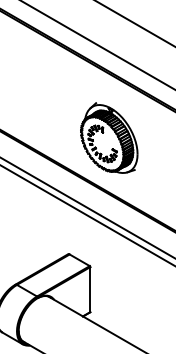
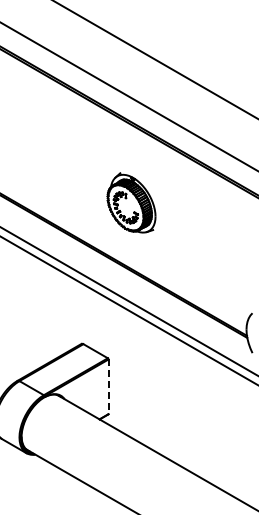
part: (109, 137) -> (131, 202), size x0.7
line: (90, 290) -> (108, 387), solid -> dashed

